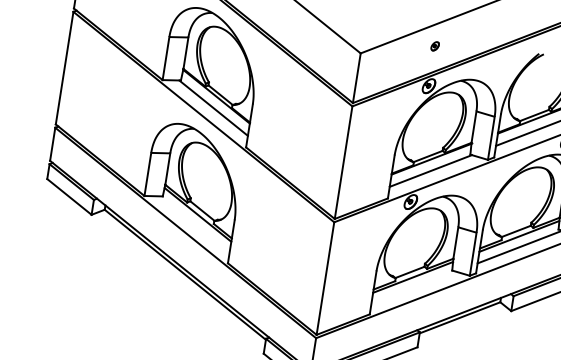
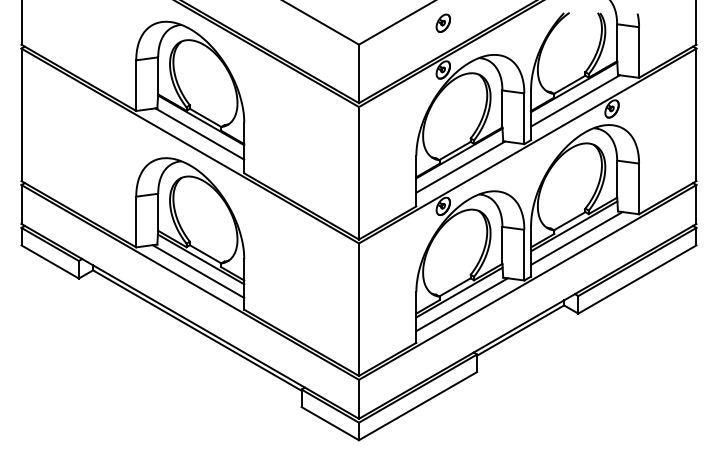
part: (434, 45) -> (442, 22), size x1.67
line: (194, 224) -> (198, 271), added
line: (413, 287) -> (461, 304), added

